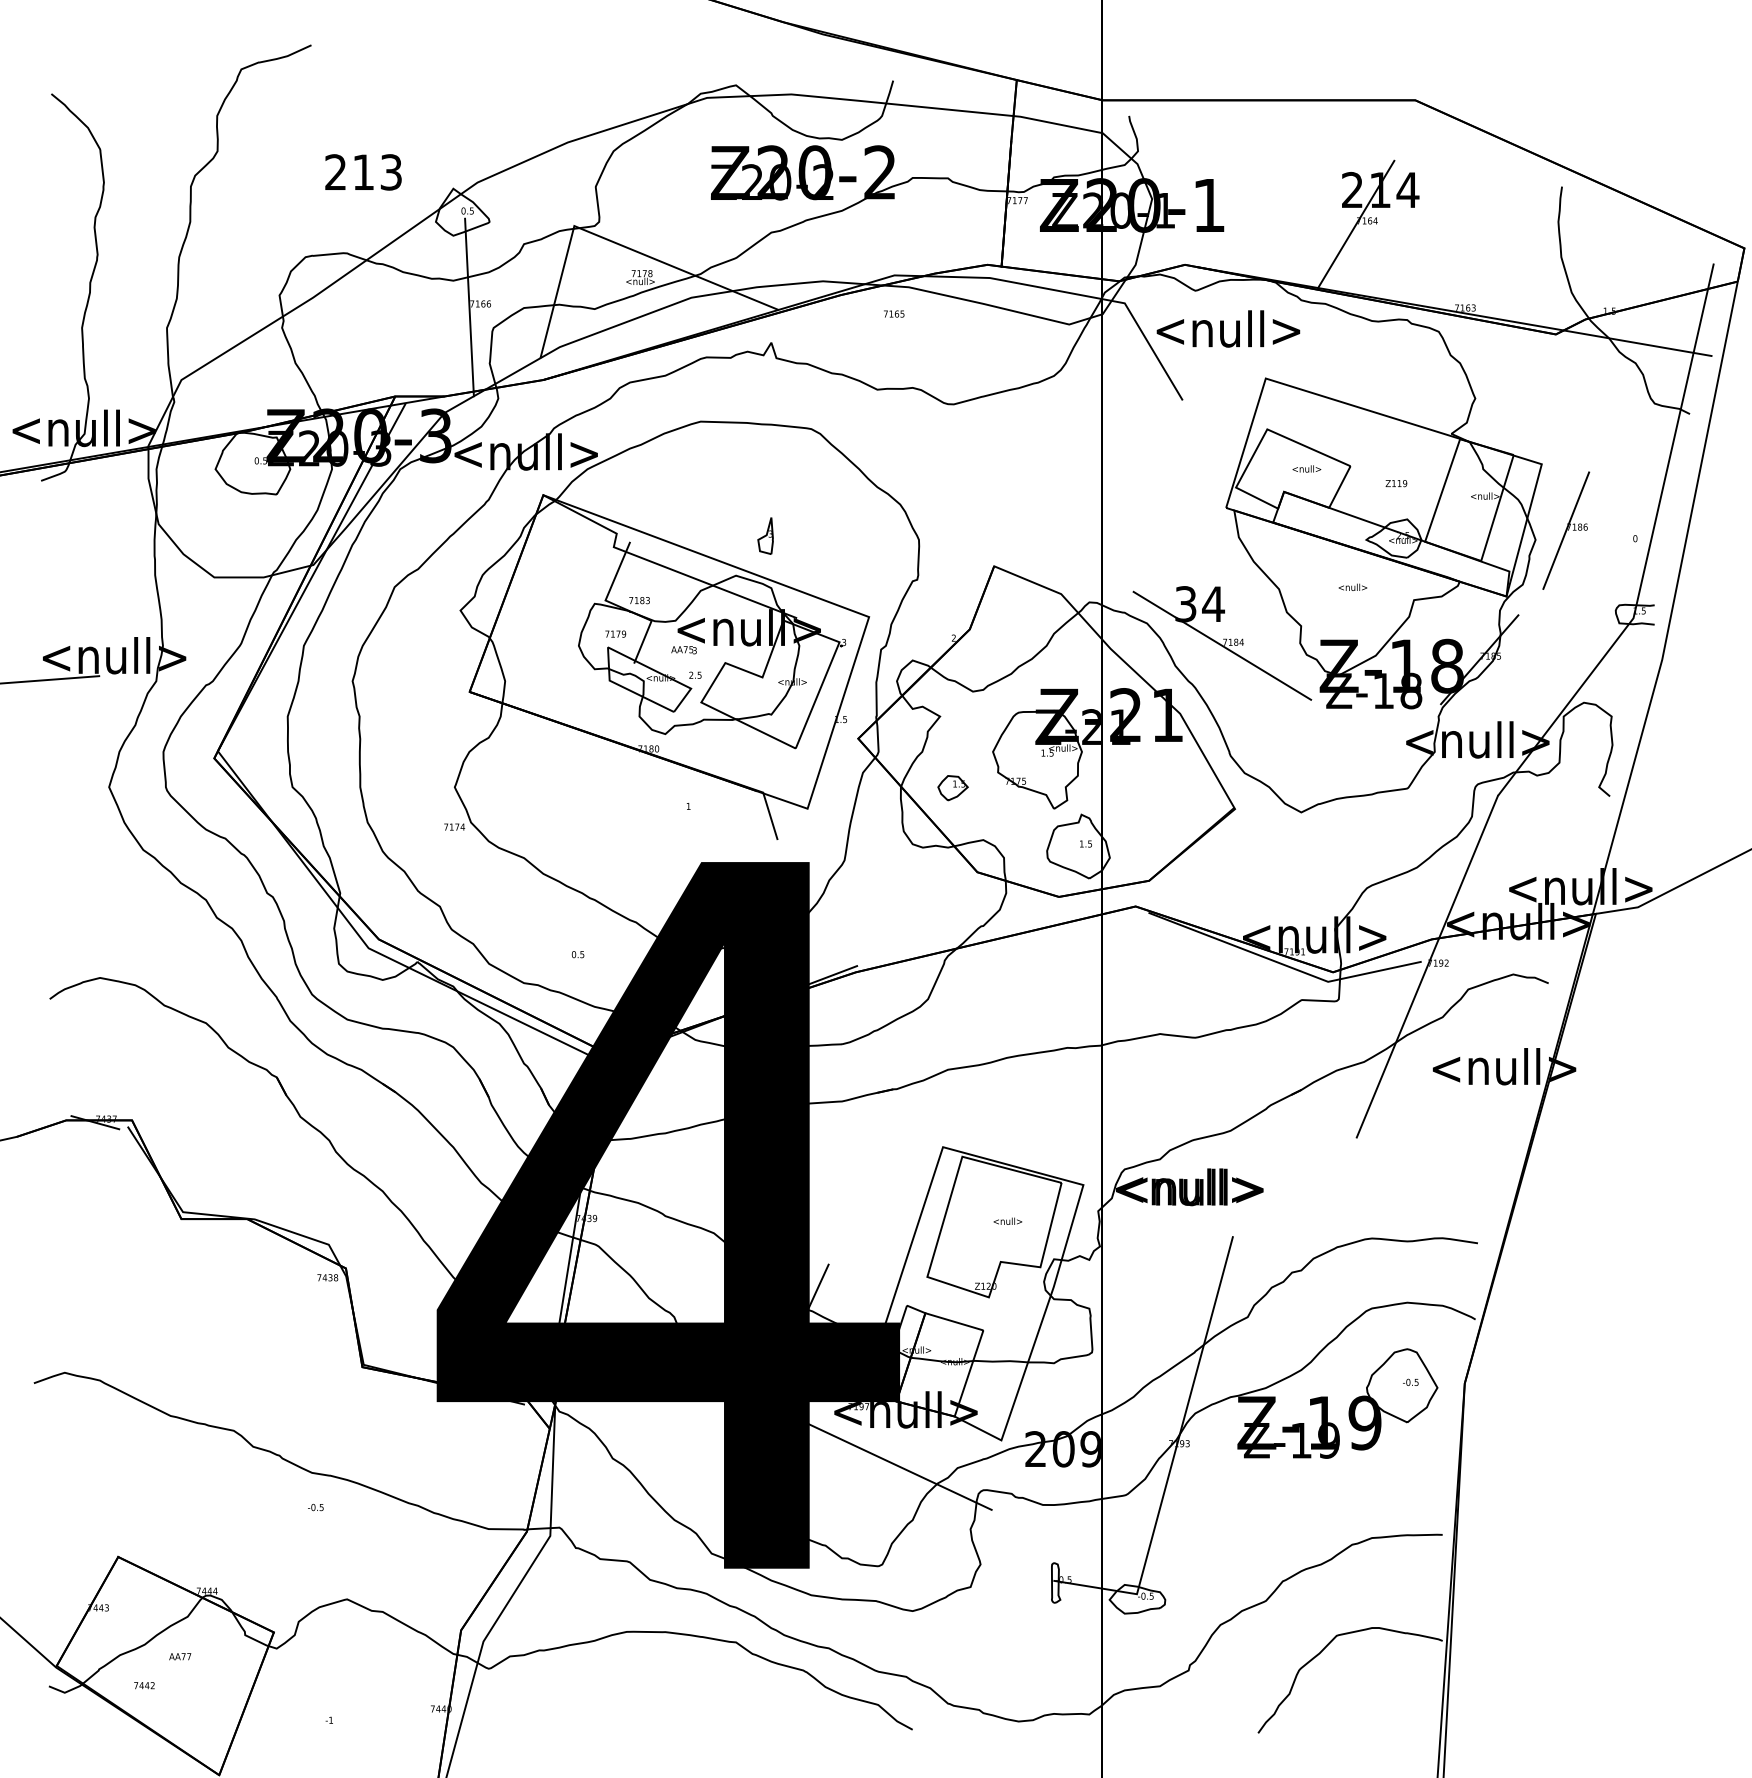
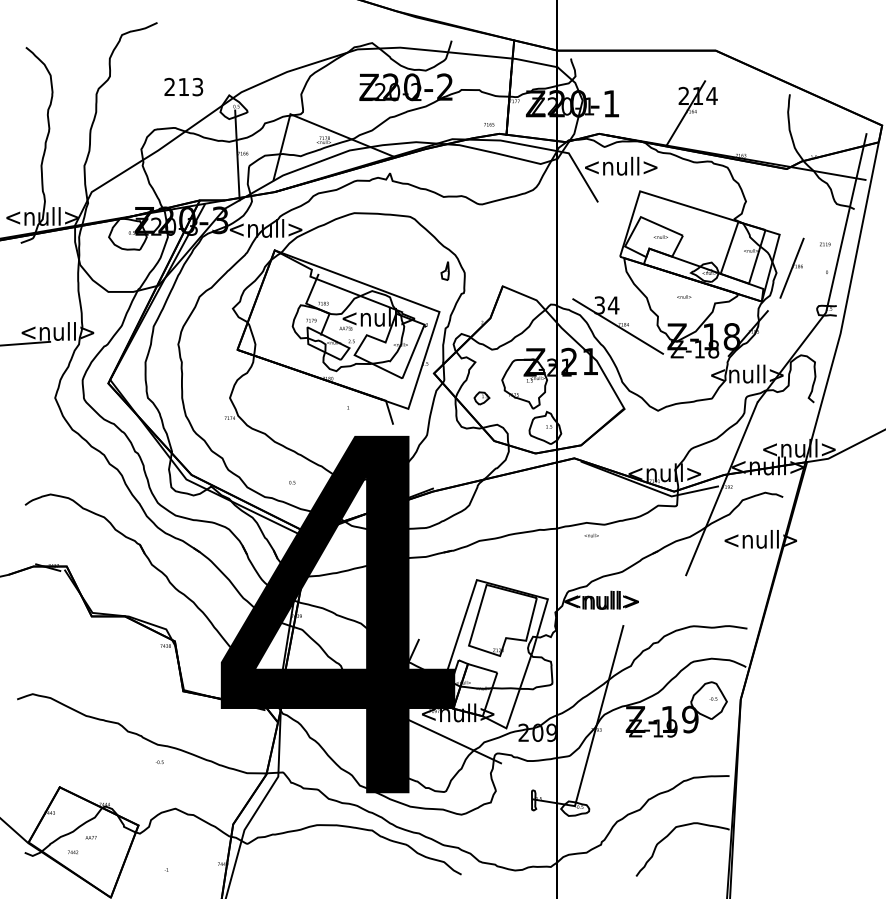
text: (894, 313) -> (489, 124), moved
text: (1397, 483) -> (825, 244), moved
part: (764, 535) -> (444, 270), moved
text: (1007, 1221) -> (591, 535), moved

